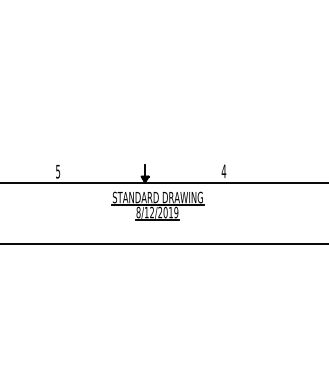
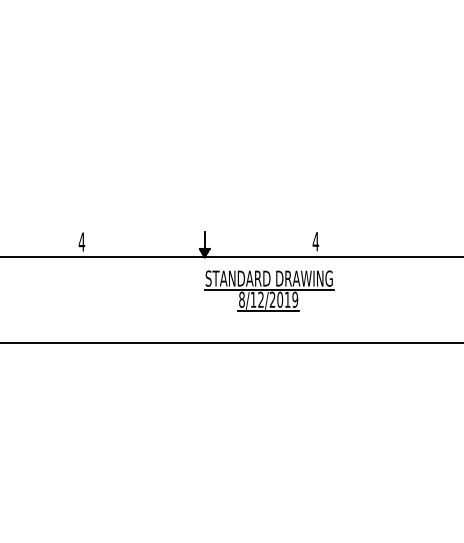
text: (57, 171) -> (81, 241), 5 -> 4
part: (157, 205) -> (268, 289), moved

